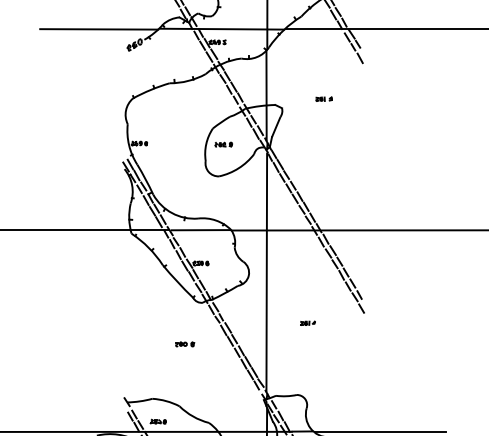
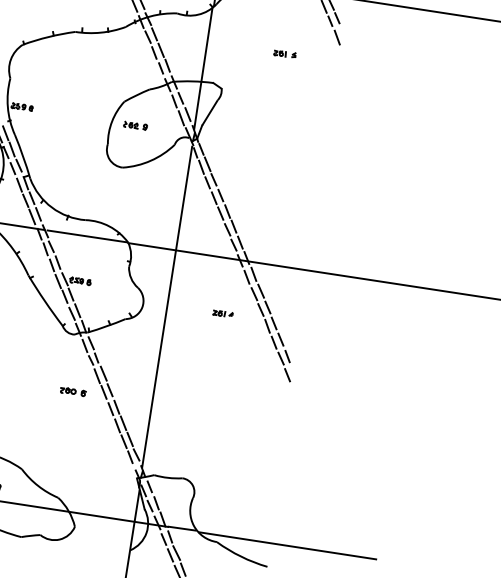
part: (323, 98) -> (284, 53), moved
part: (307, 322) -> (222, 312), moved
part: (185, 344) -> (73, 392), moved

